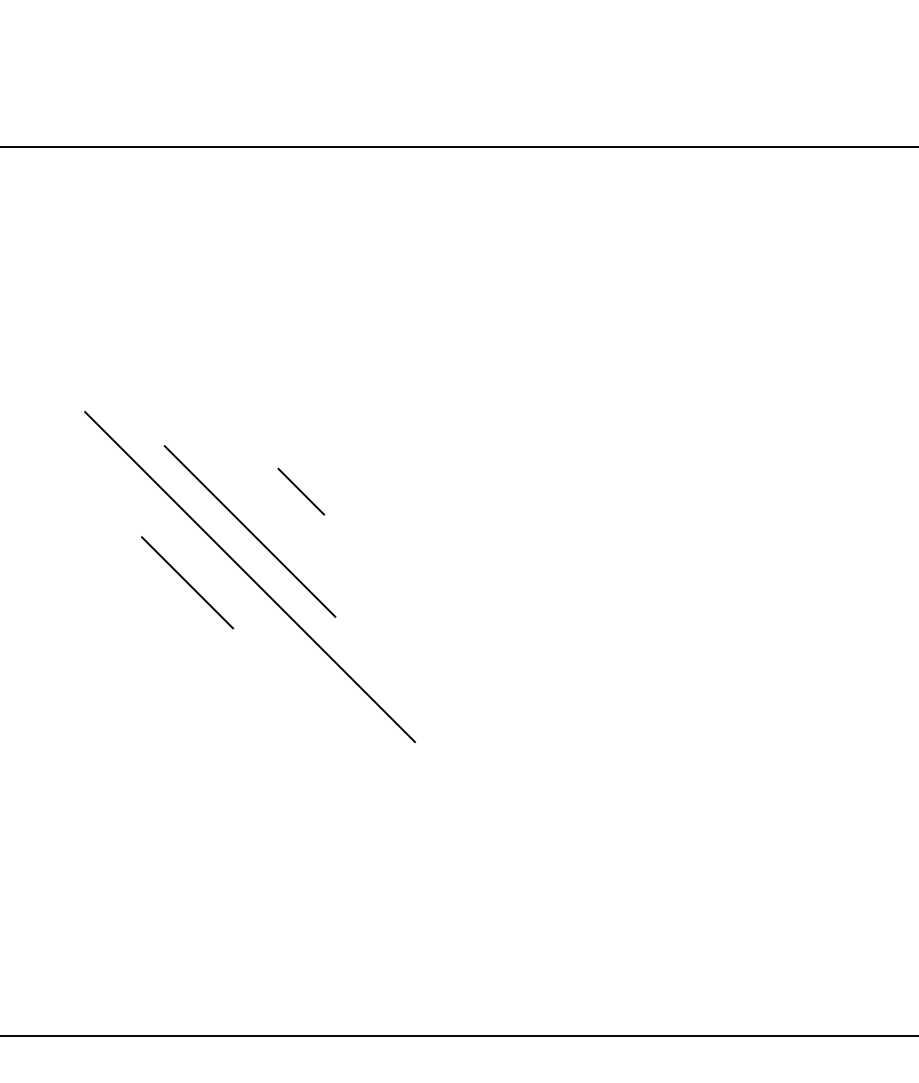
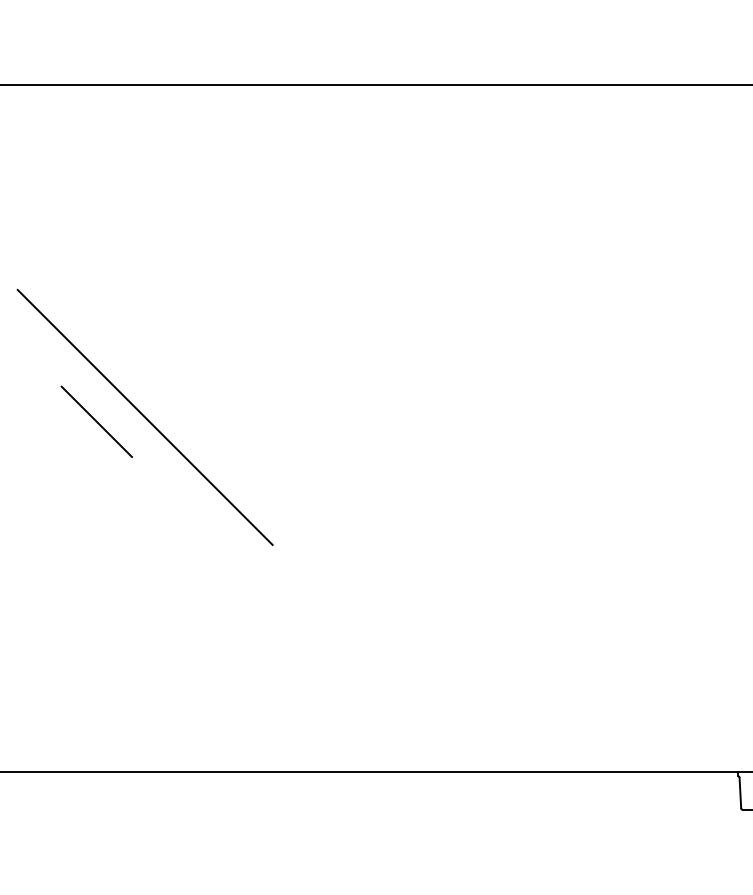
line: (300, 491) -> (184, 351), removed
line: (250, 531) -> (145, 382), removed

